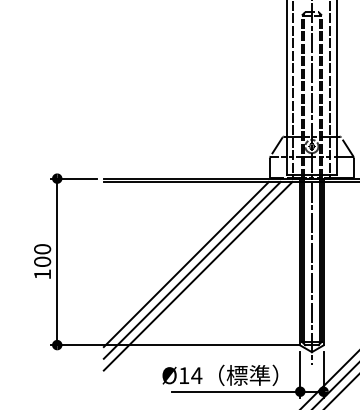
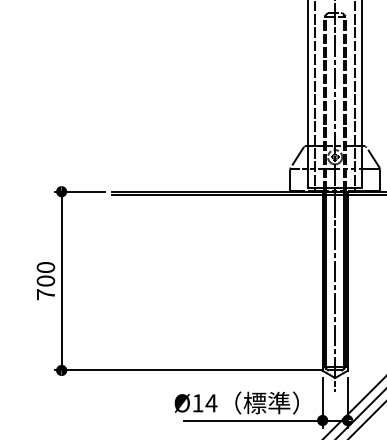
line: (185, 264) -> (199, 283), removed
line: (191, 269) -> (205, 289), removed
text: (42, 274) -> (45, 294), 100 -> 700
line: (197, 275) -> (212, 295), removed

